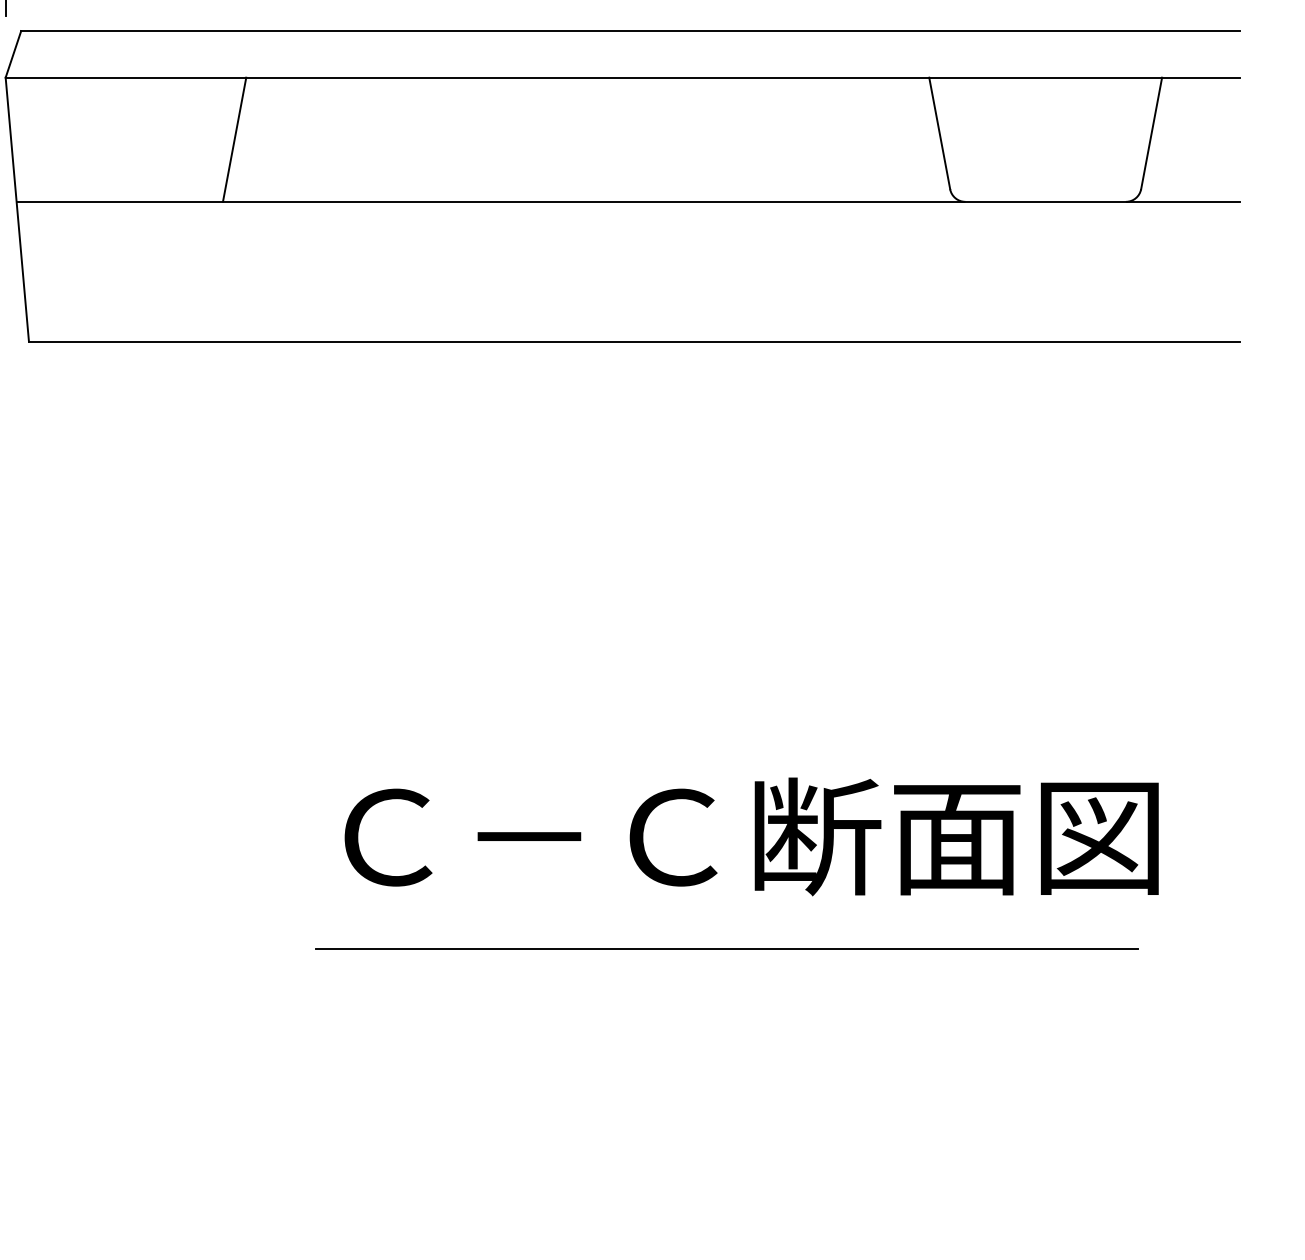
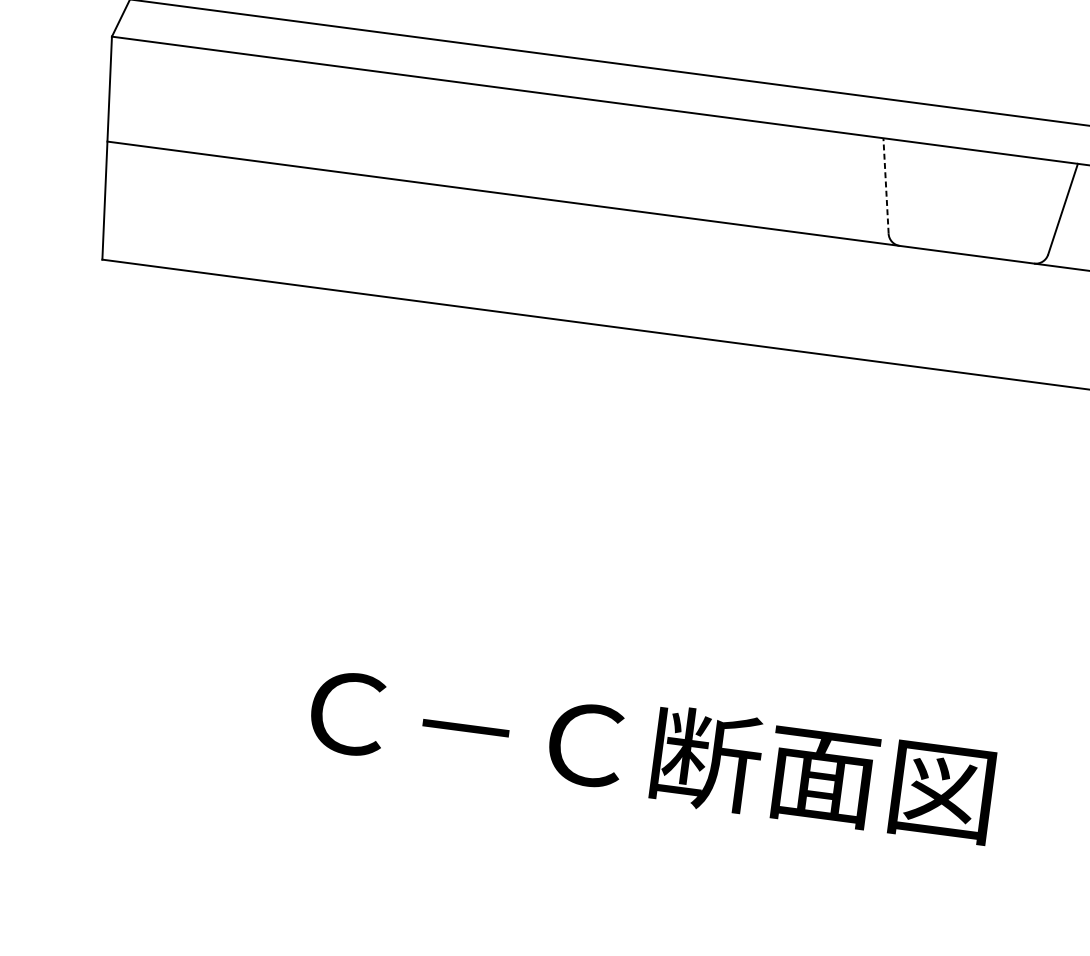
line: (939, 133) -> (885, 185), solid -> dashed
line: (234, 139) -> (296, 113), removed
line: (726, 949) -> (618, 844), removed

